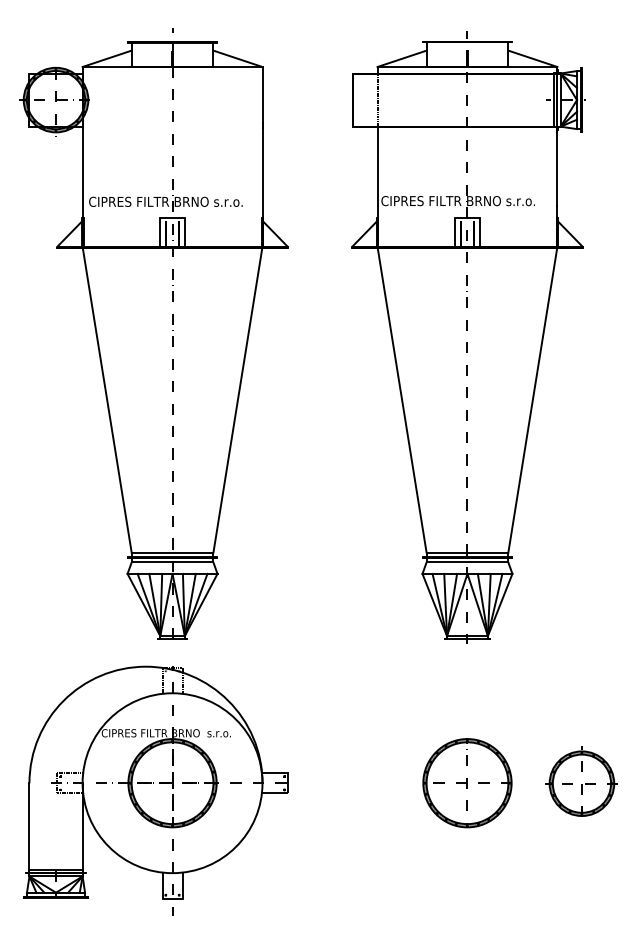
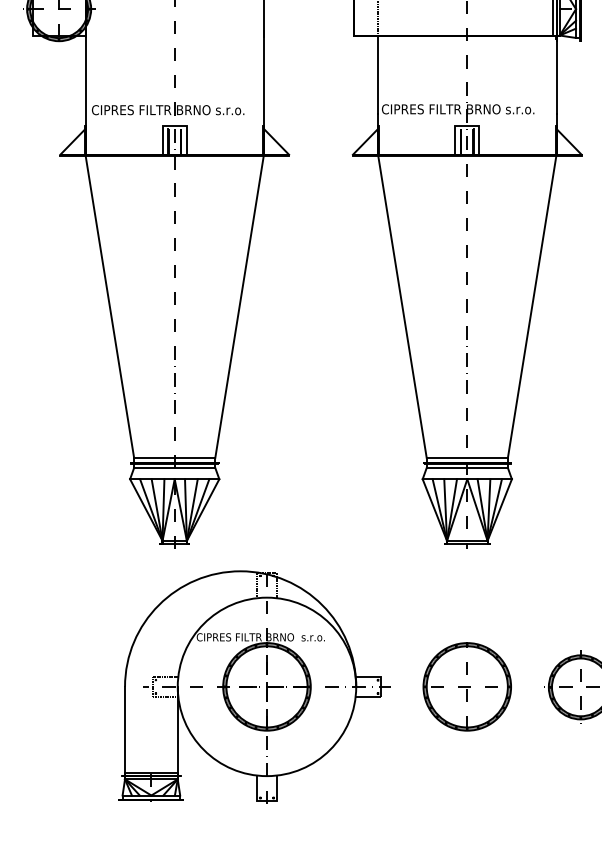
part: (155, 790) -> (250, 694), moved

